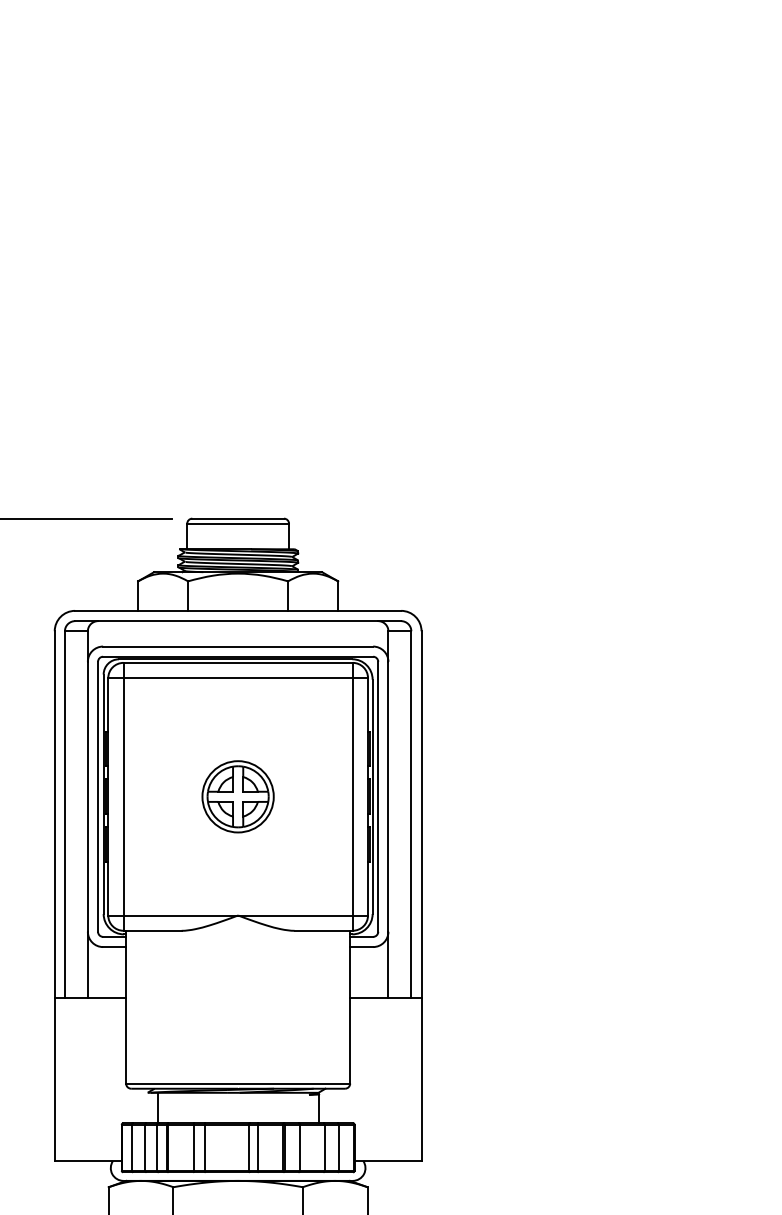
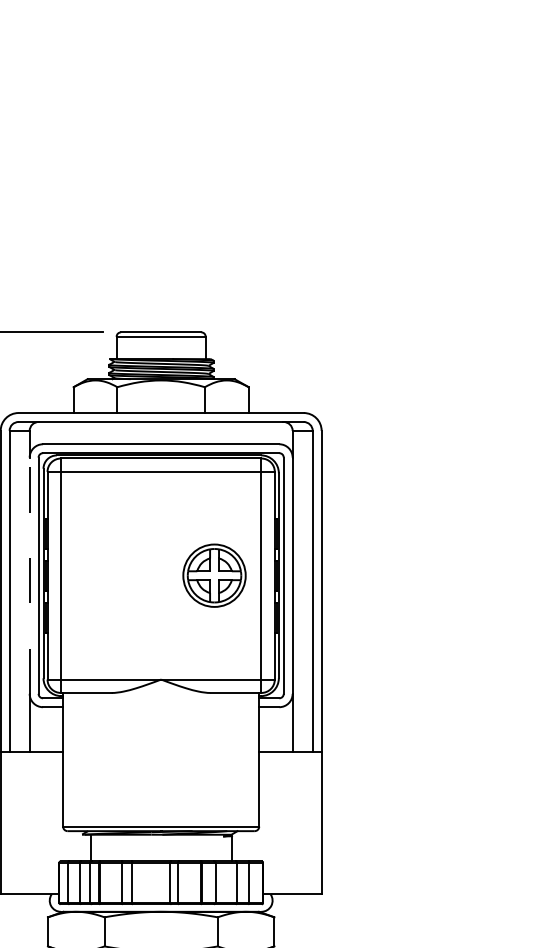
line: (87, 796) -> (29, 575), solid -> dashed
part: (237, 796) -> (213, 575), moved

